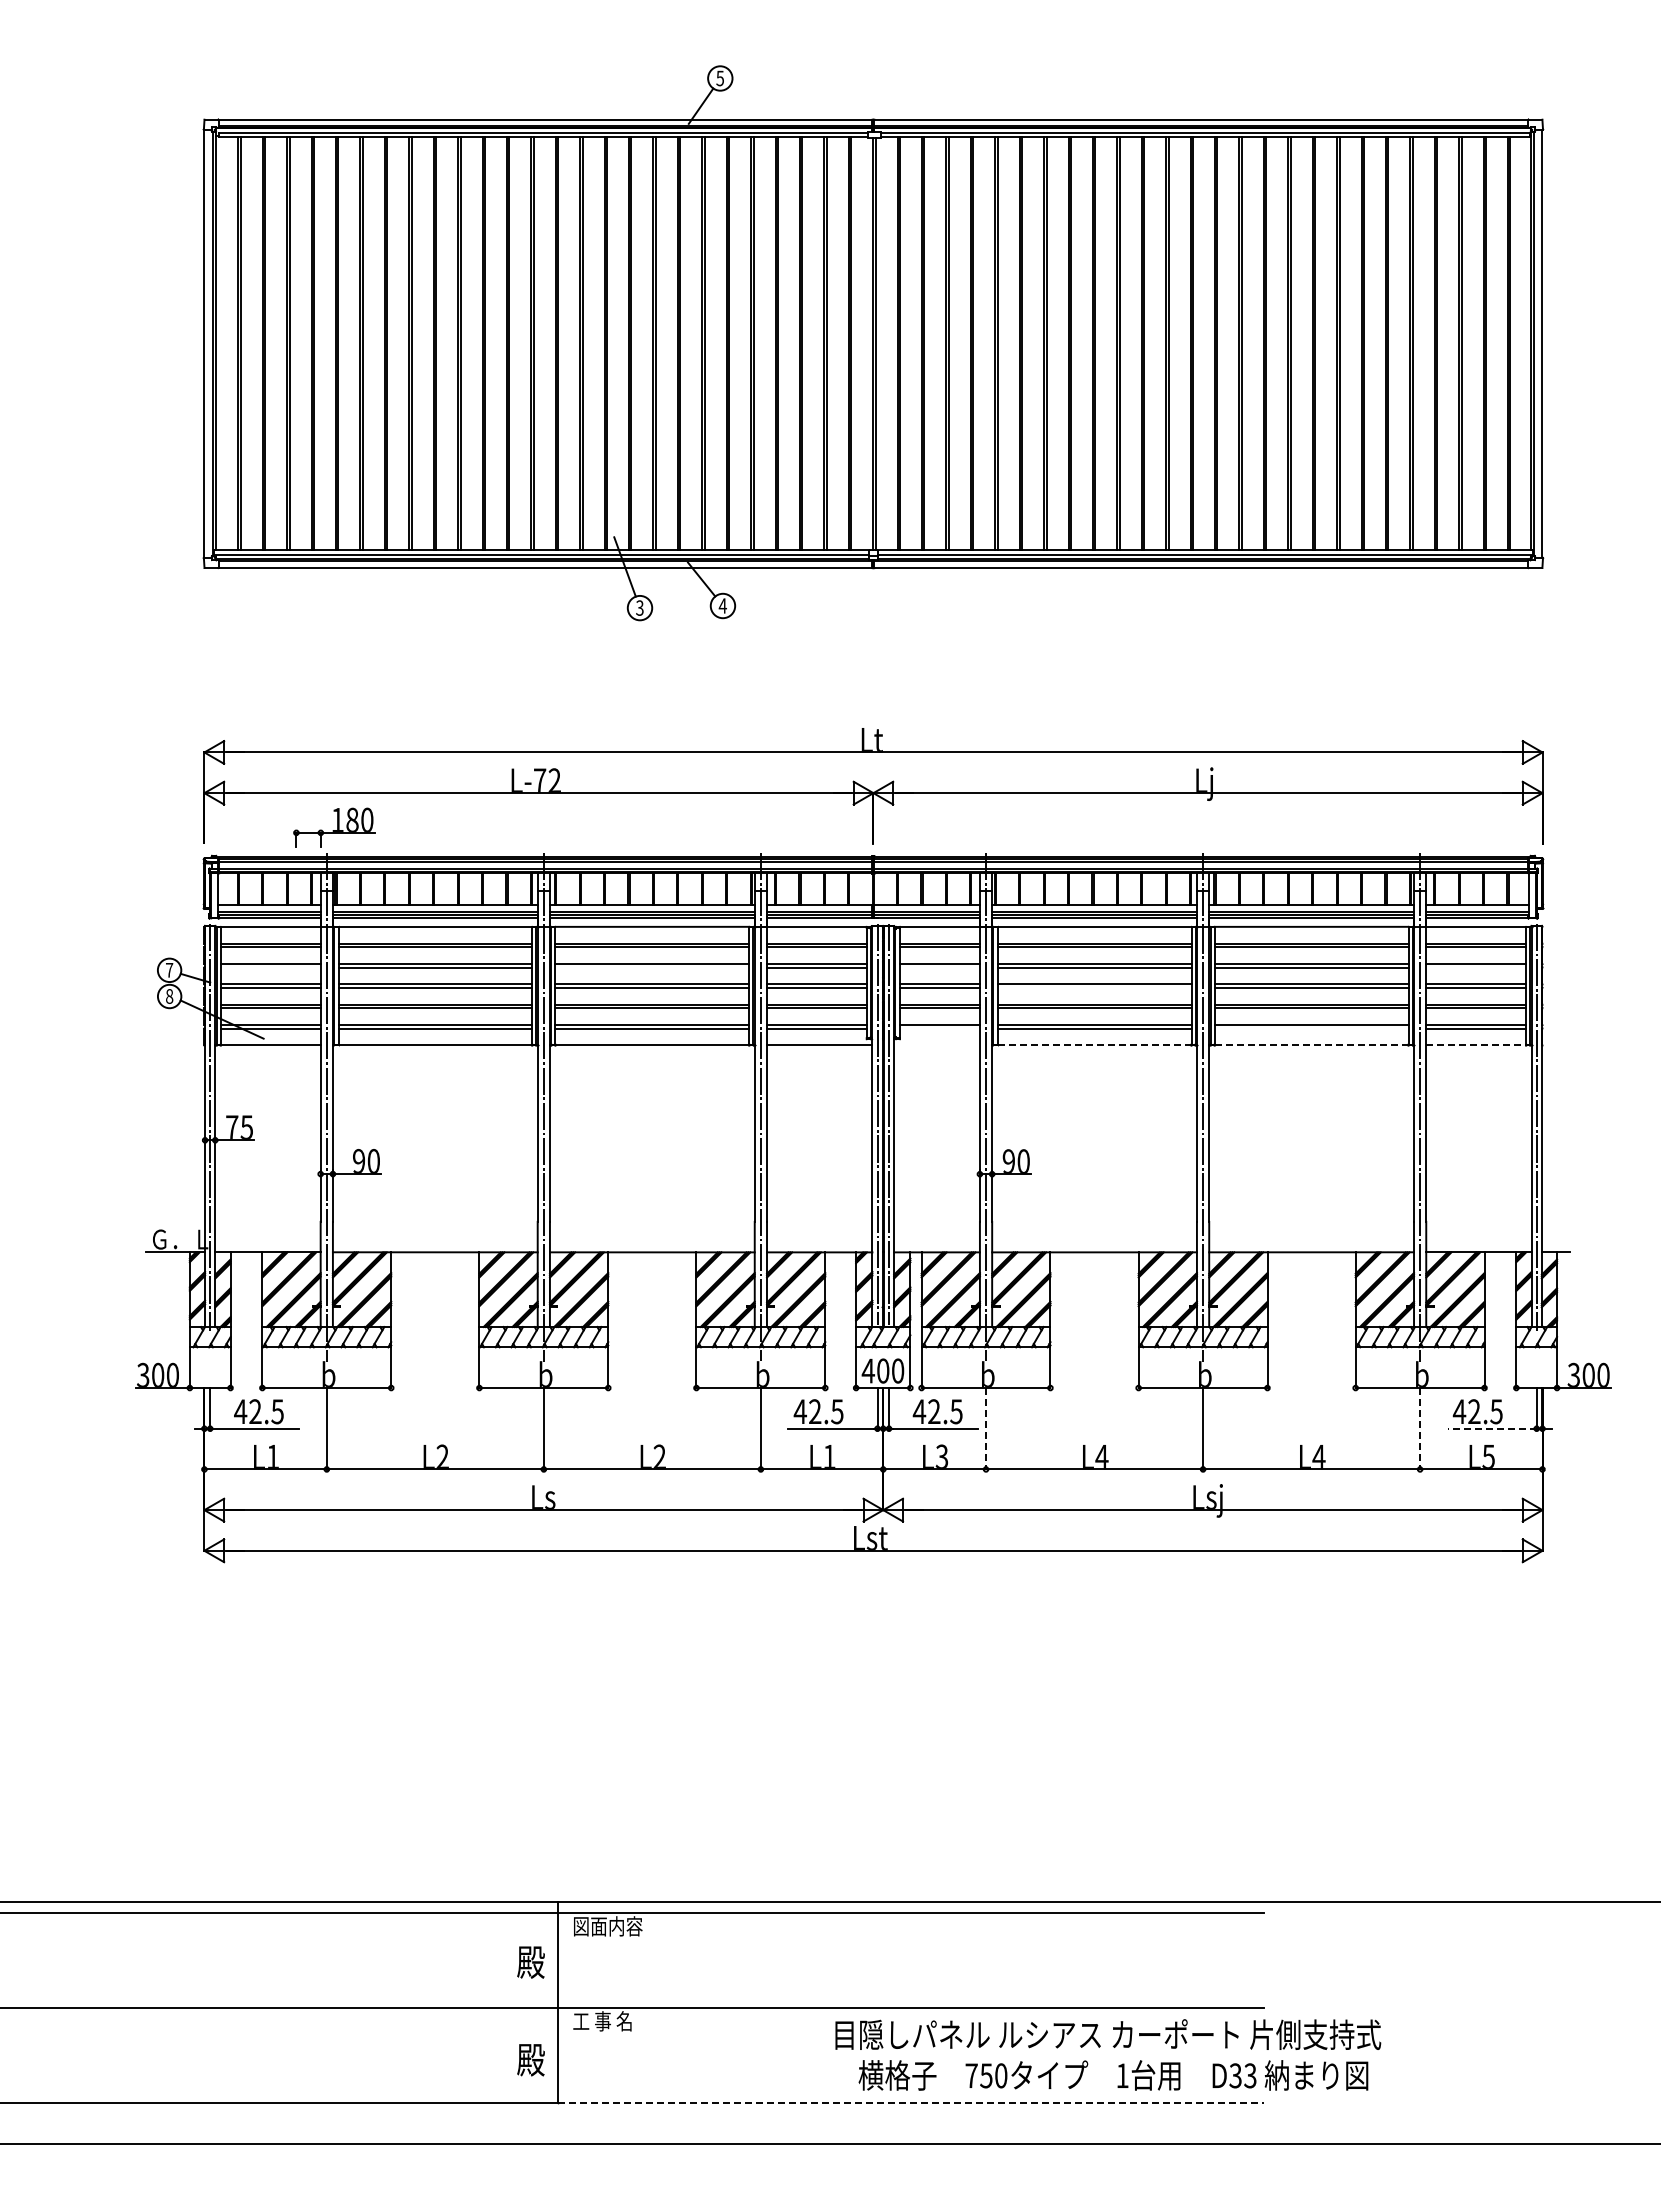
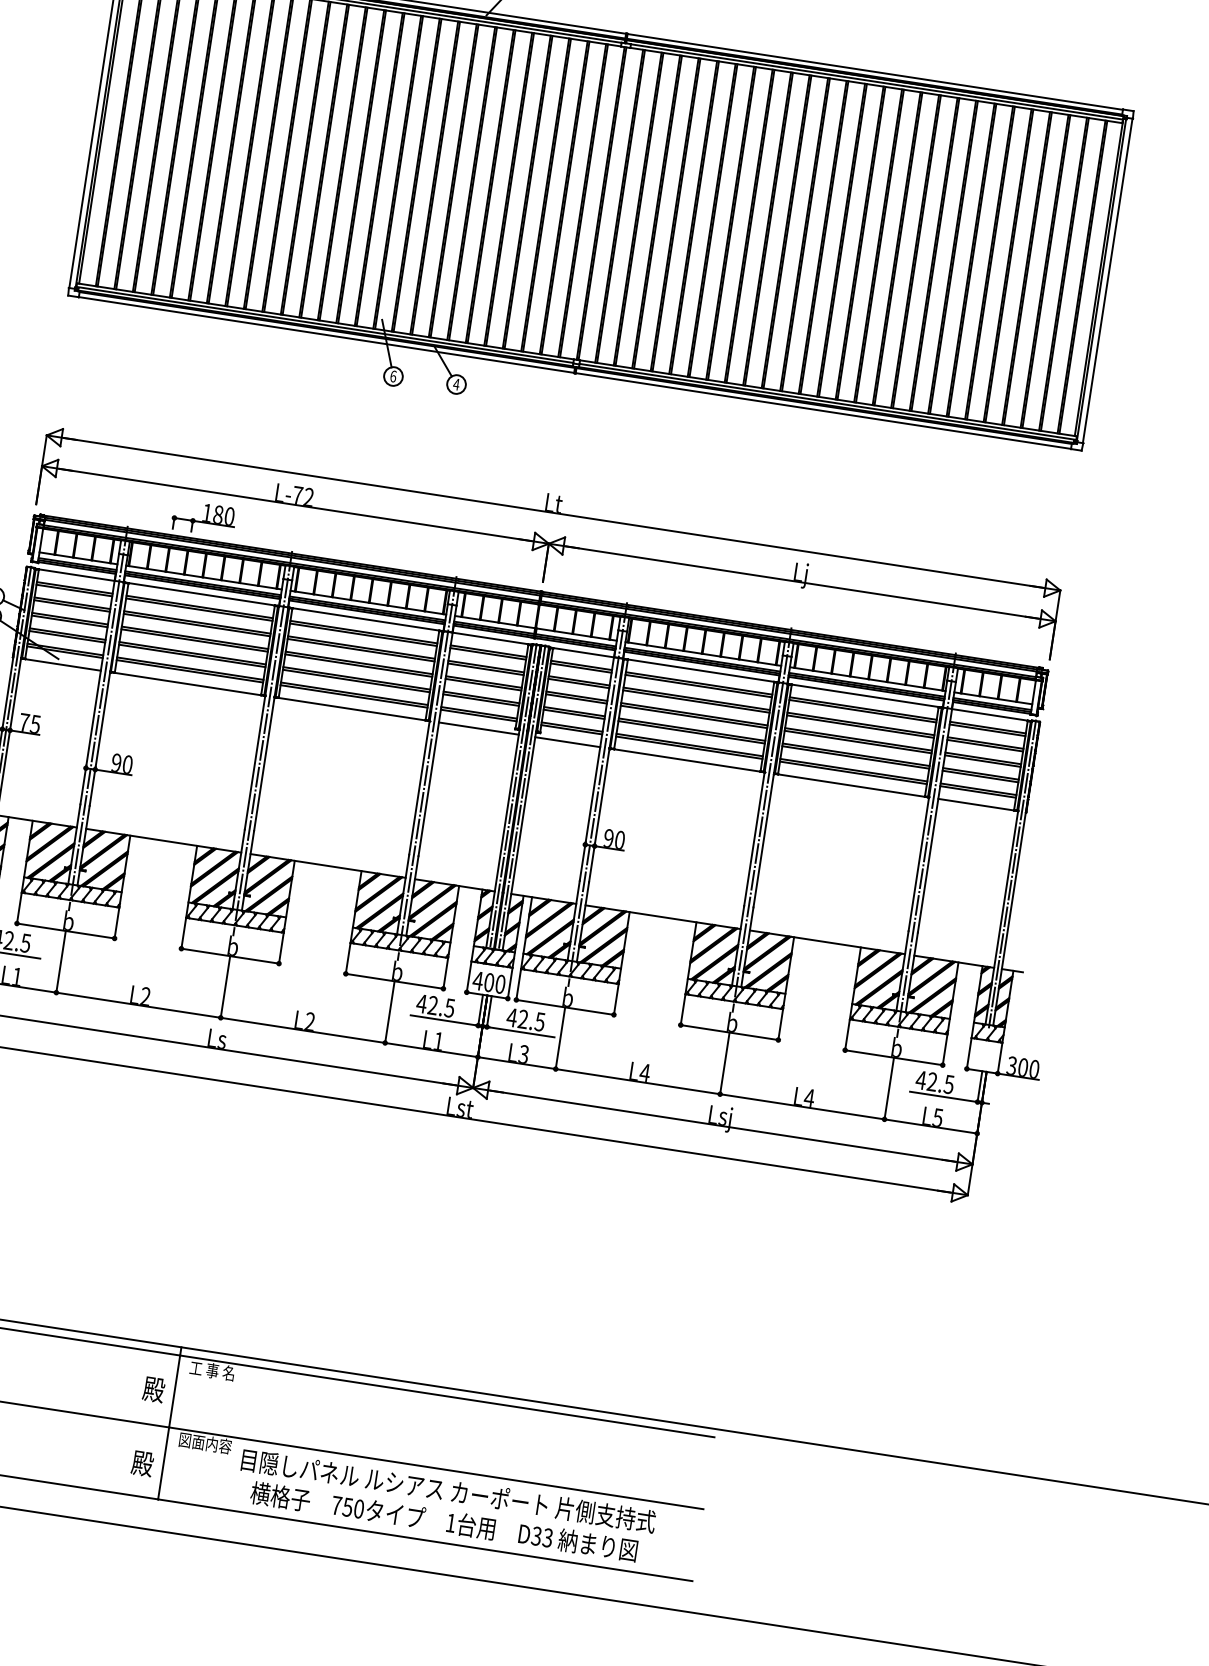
text: (639, 607) -> (393, 376), 3 -> 6
part: (334, 827) -> (203, 518), moved
line: (270, 967) -> (71, 605), added
line: (652, 967) -> (361, 650), added
line: (939, 967) -> (578, 683), added
line: (1476, 967) -> (985, 745), added
line: (1094, 987) -> (693, 716), added
line: (939, 1028) -> (571, 729), added
line: (1311, 1028) -> (853, 772), added
line: (936, 1045) -> (567, 742), added
line: (1094, 1045) -> (687, 760), dashed -> solid
line: (1311, 1045) -> (851, 785), dashed -> solid
line: (1476, 1045) -> (976, 804), dashed -> solid
line: (986, 1428) -> (560, 1038), dashed -> solid
line: (1420, 1428) -> (889, 1088), dashed -> solid
line: (1492, 1428) -> (944, 1096), dashed -> solid
text: (607, 1926) -> (216, 1371), 図面内容 -> 工 事 名
text: (607, 2021) -> (205, 1443), 工 事 名 -> 図面内容
text: (1108, 2034) -> (448, 1490), moved
text: (1113, 2075) -> (444, 1521), moved
line: (910, 2103) -> (425, 1540), dashed -> solid

